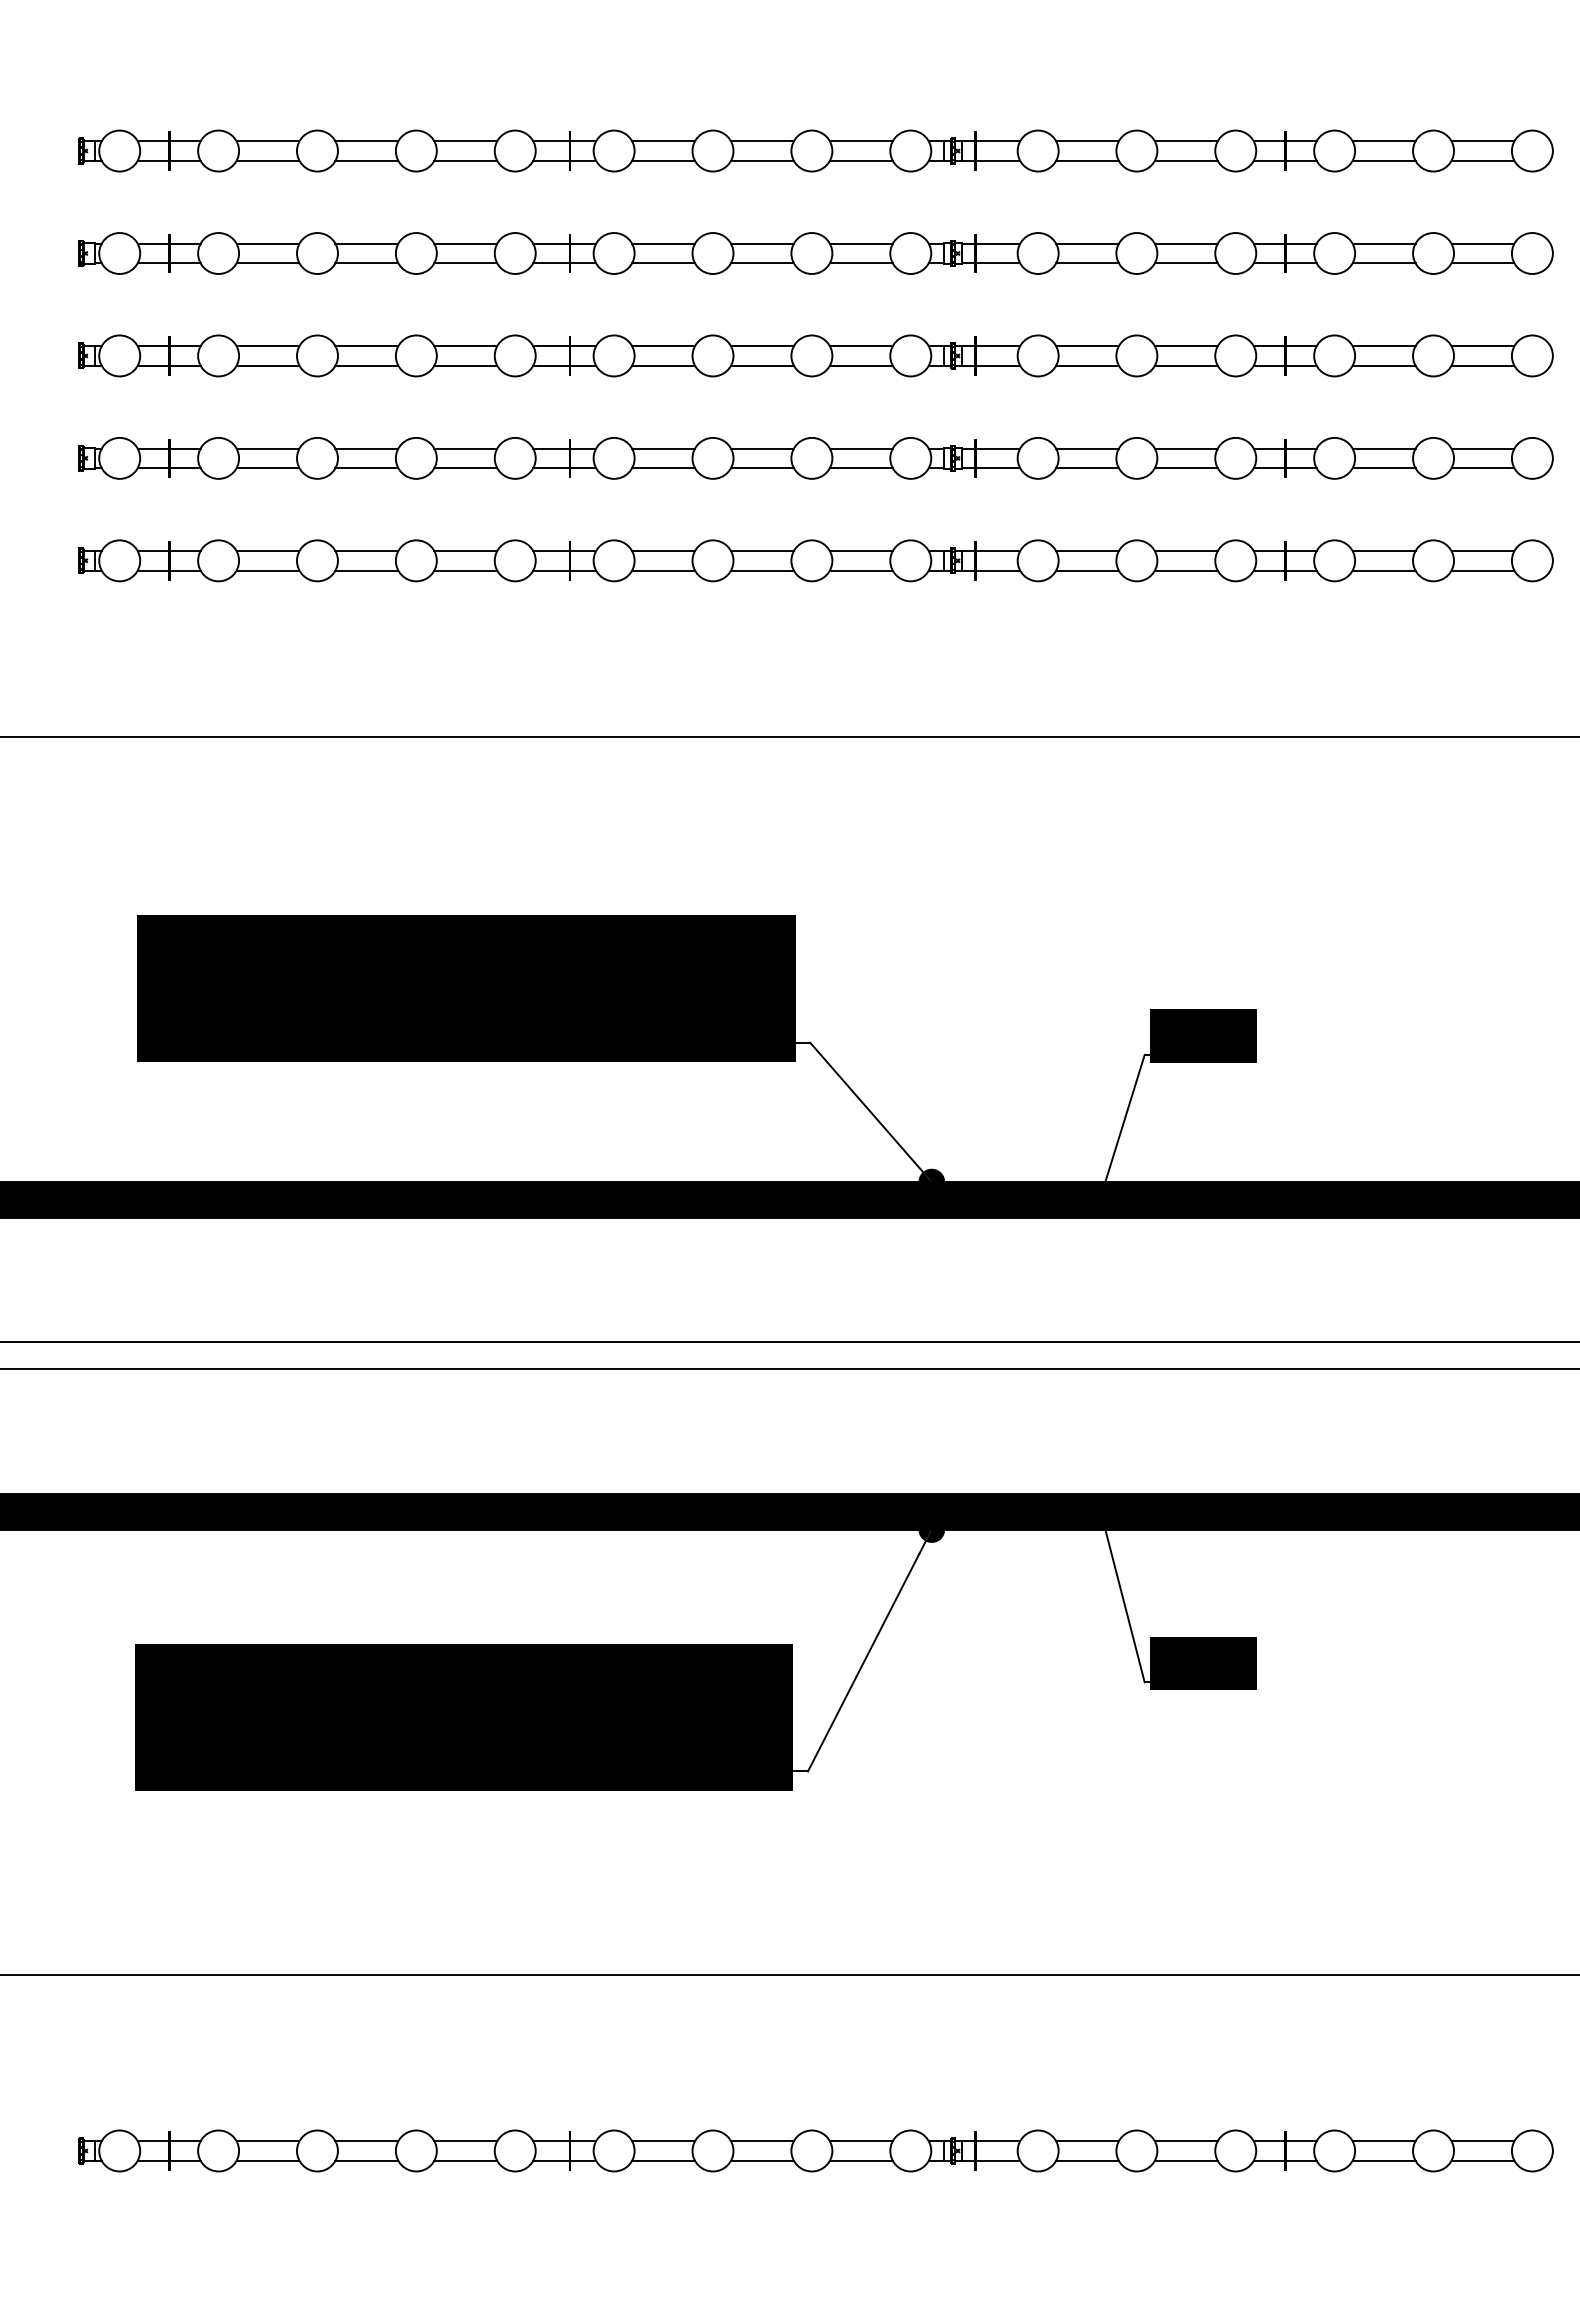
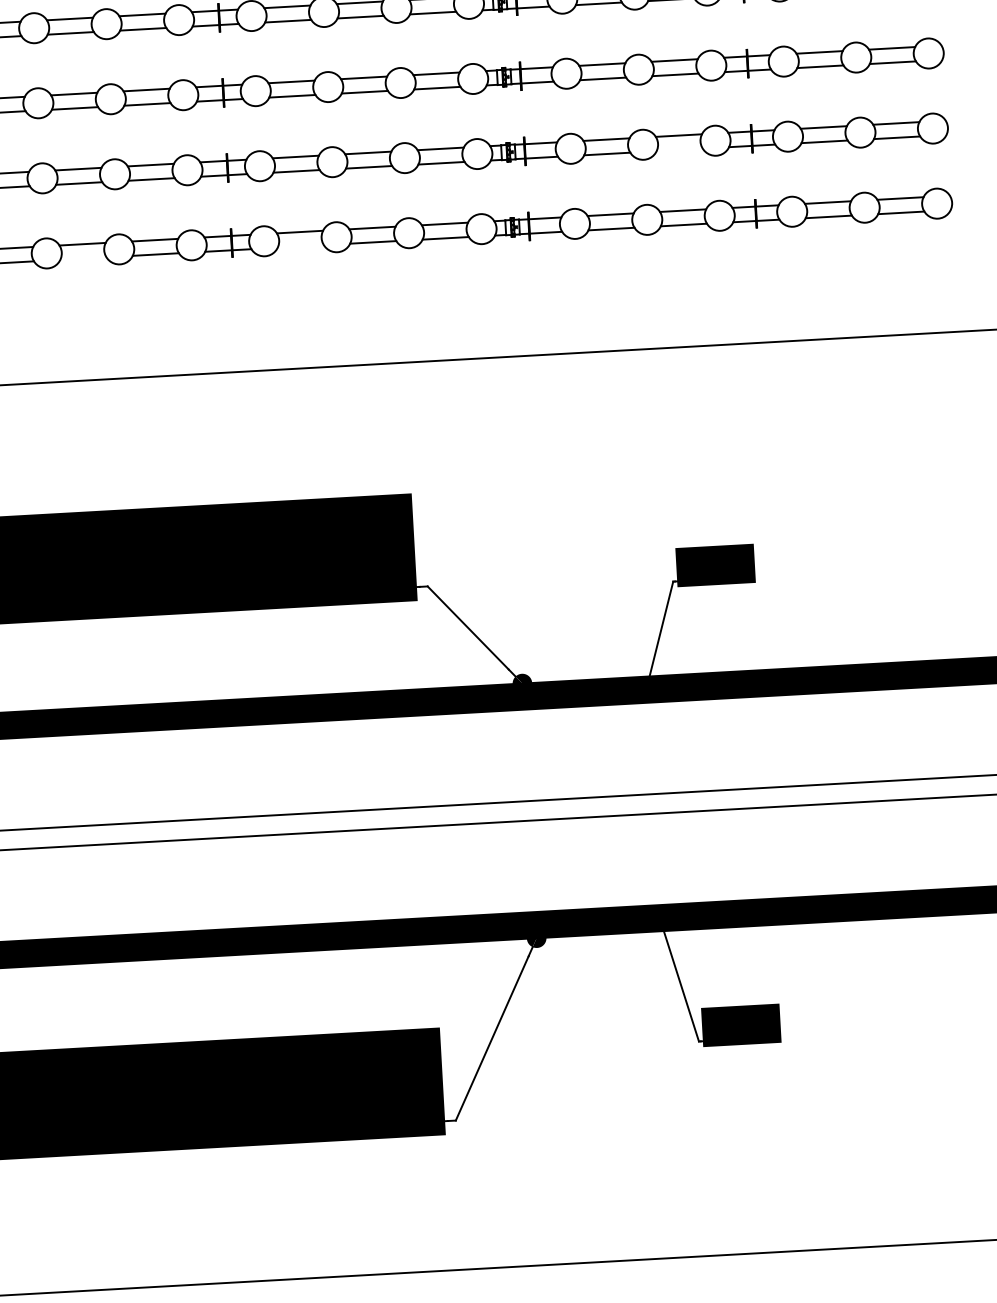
line: (1185, 468) -> (679, 150), removed
line: (366, 570) -> (83, 258), removed
line: (663, 570) -> (300, 246), removed

